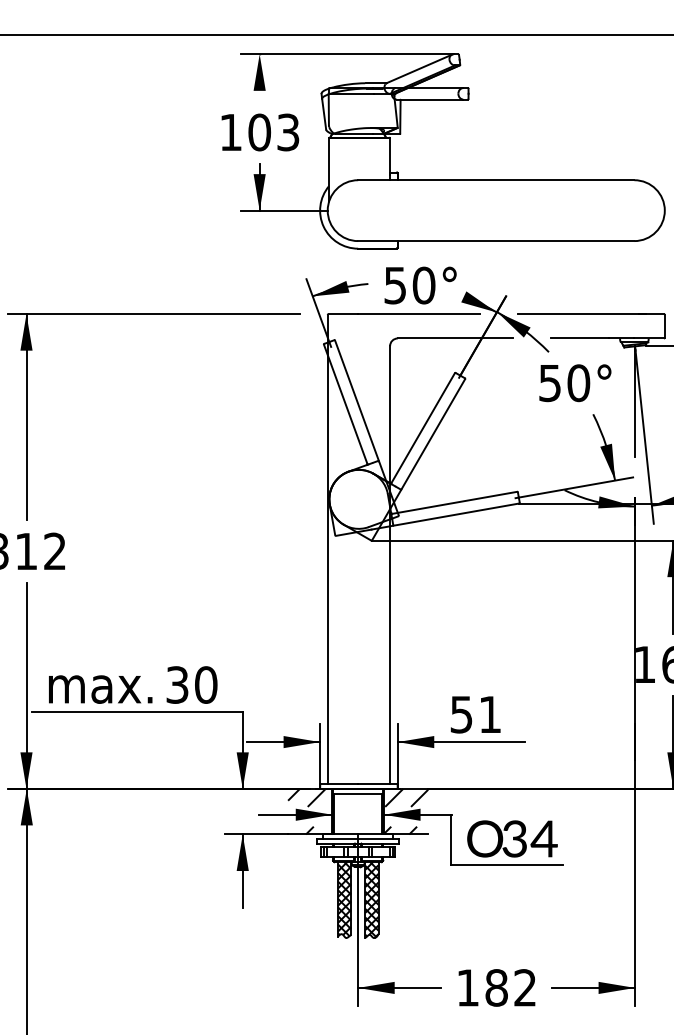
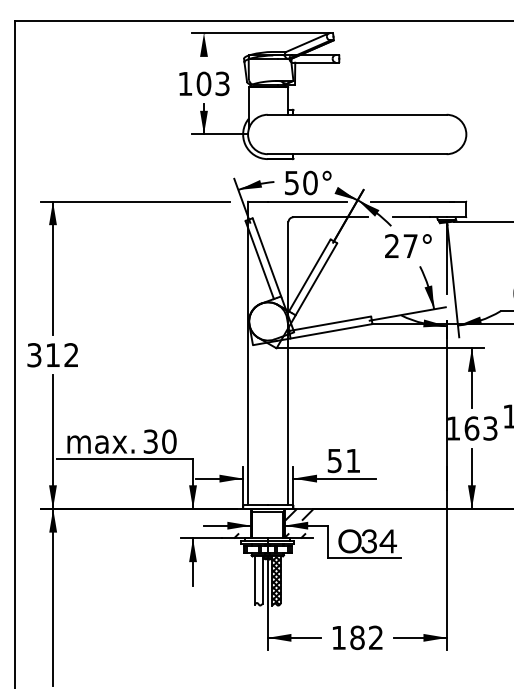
text: (564, 383) -> (401, 246), 50° -> 27°
hatch: (306, 797) -> (234, 514), removed
hatch: (343, 899) -> (258, 580), removed

